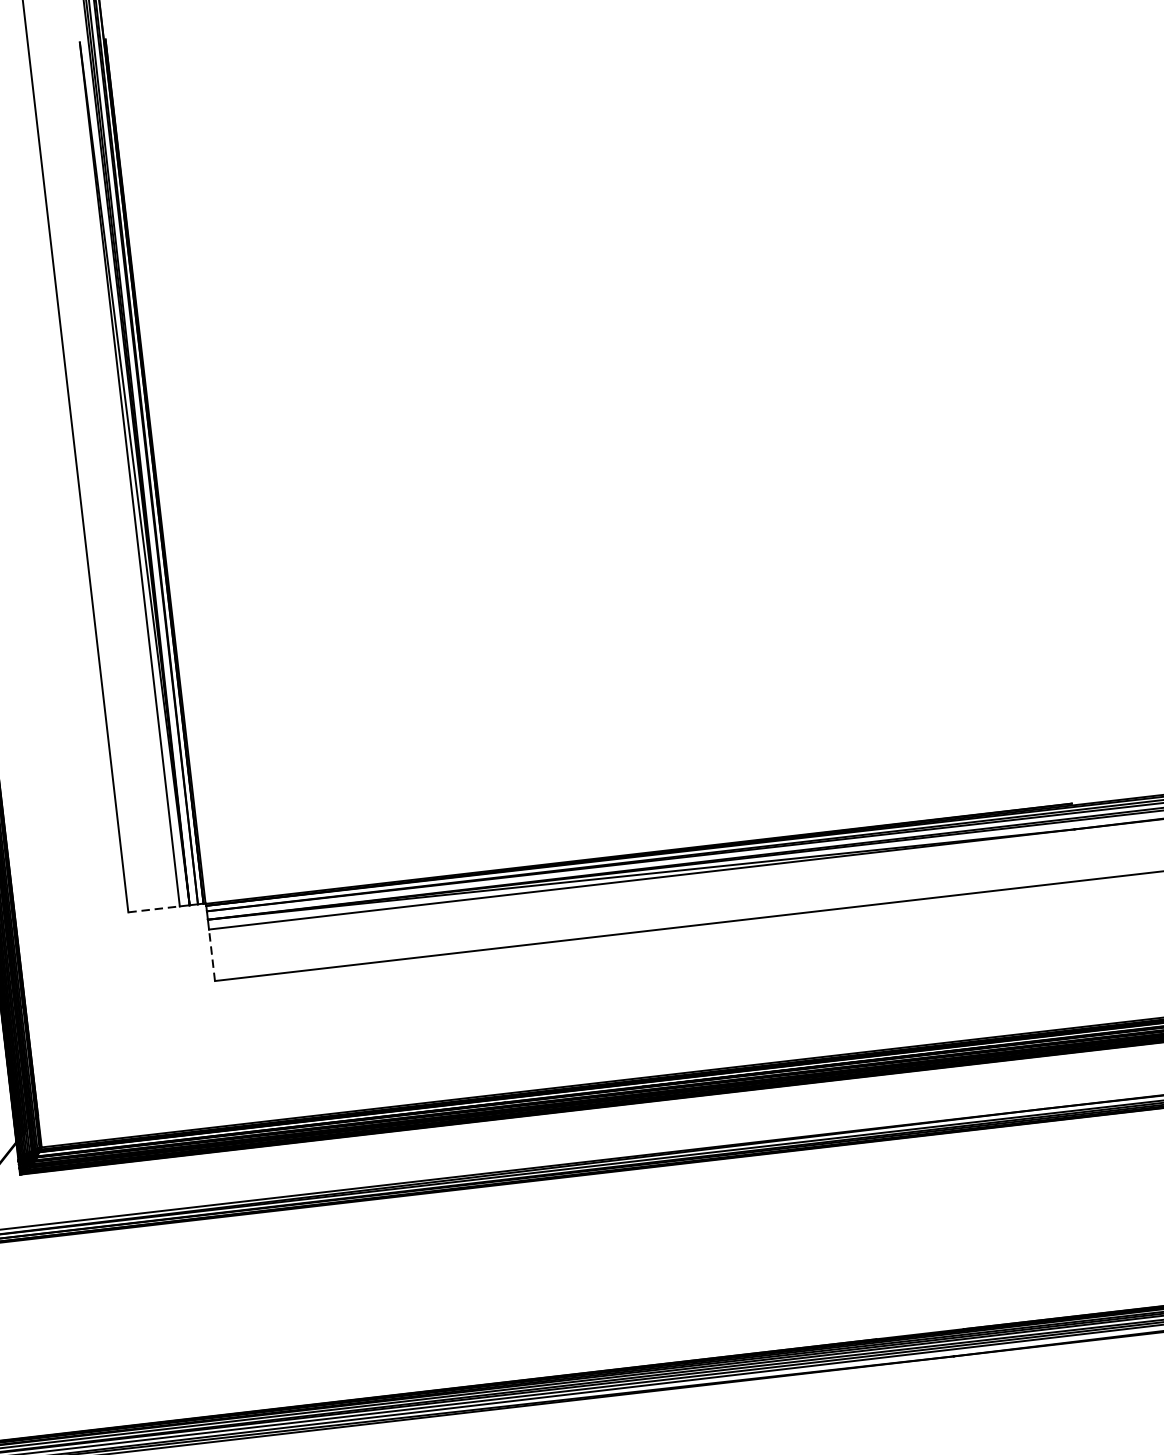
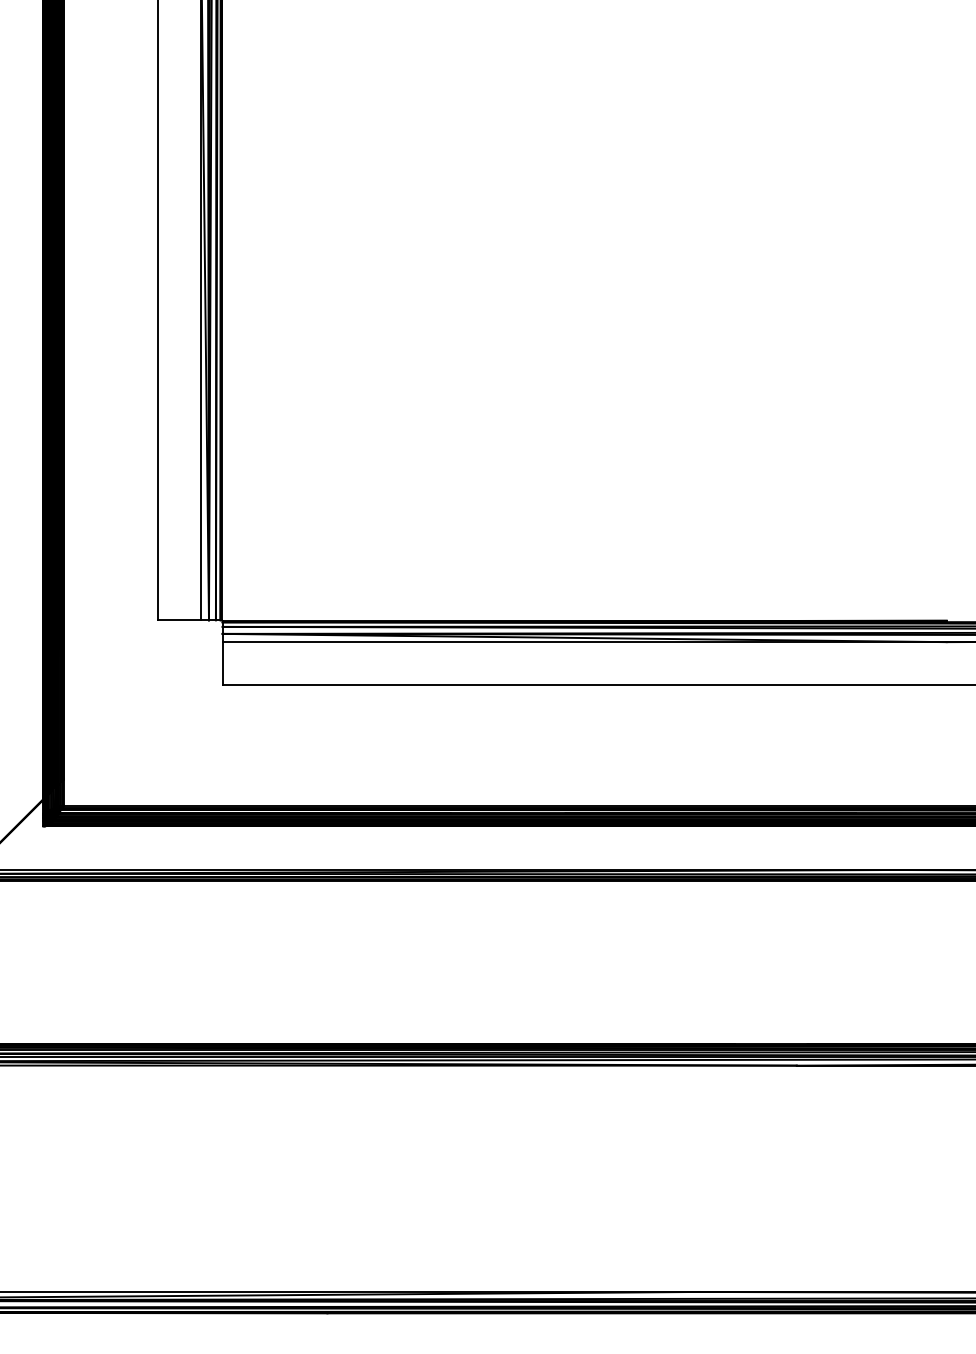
line: (154, 909) -> (179, 620), dashed -> solid
line: (211, 955) -> (222, 663), dashed -> solid

